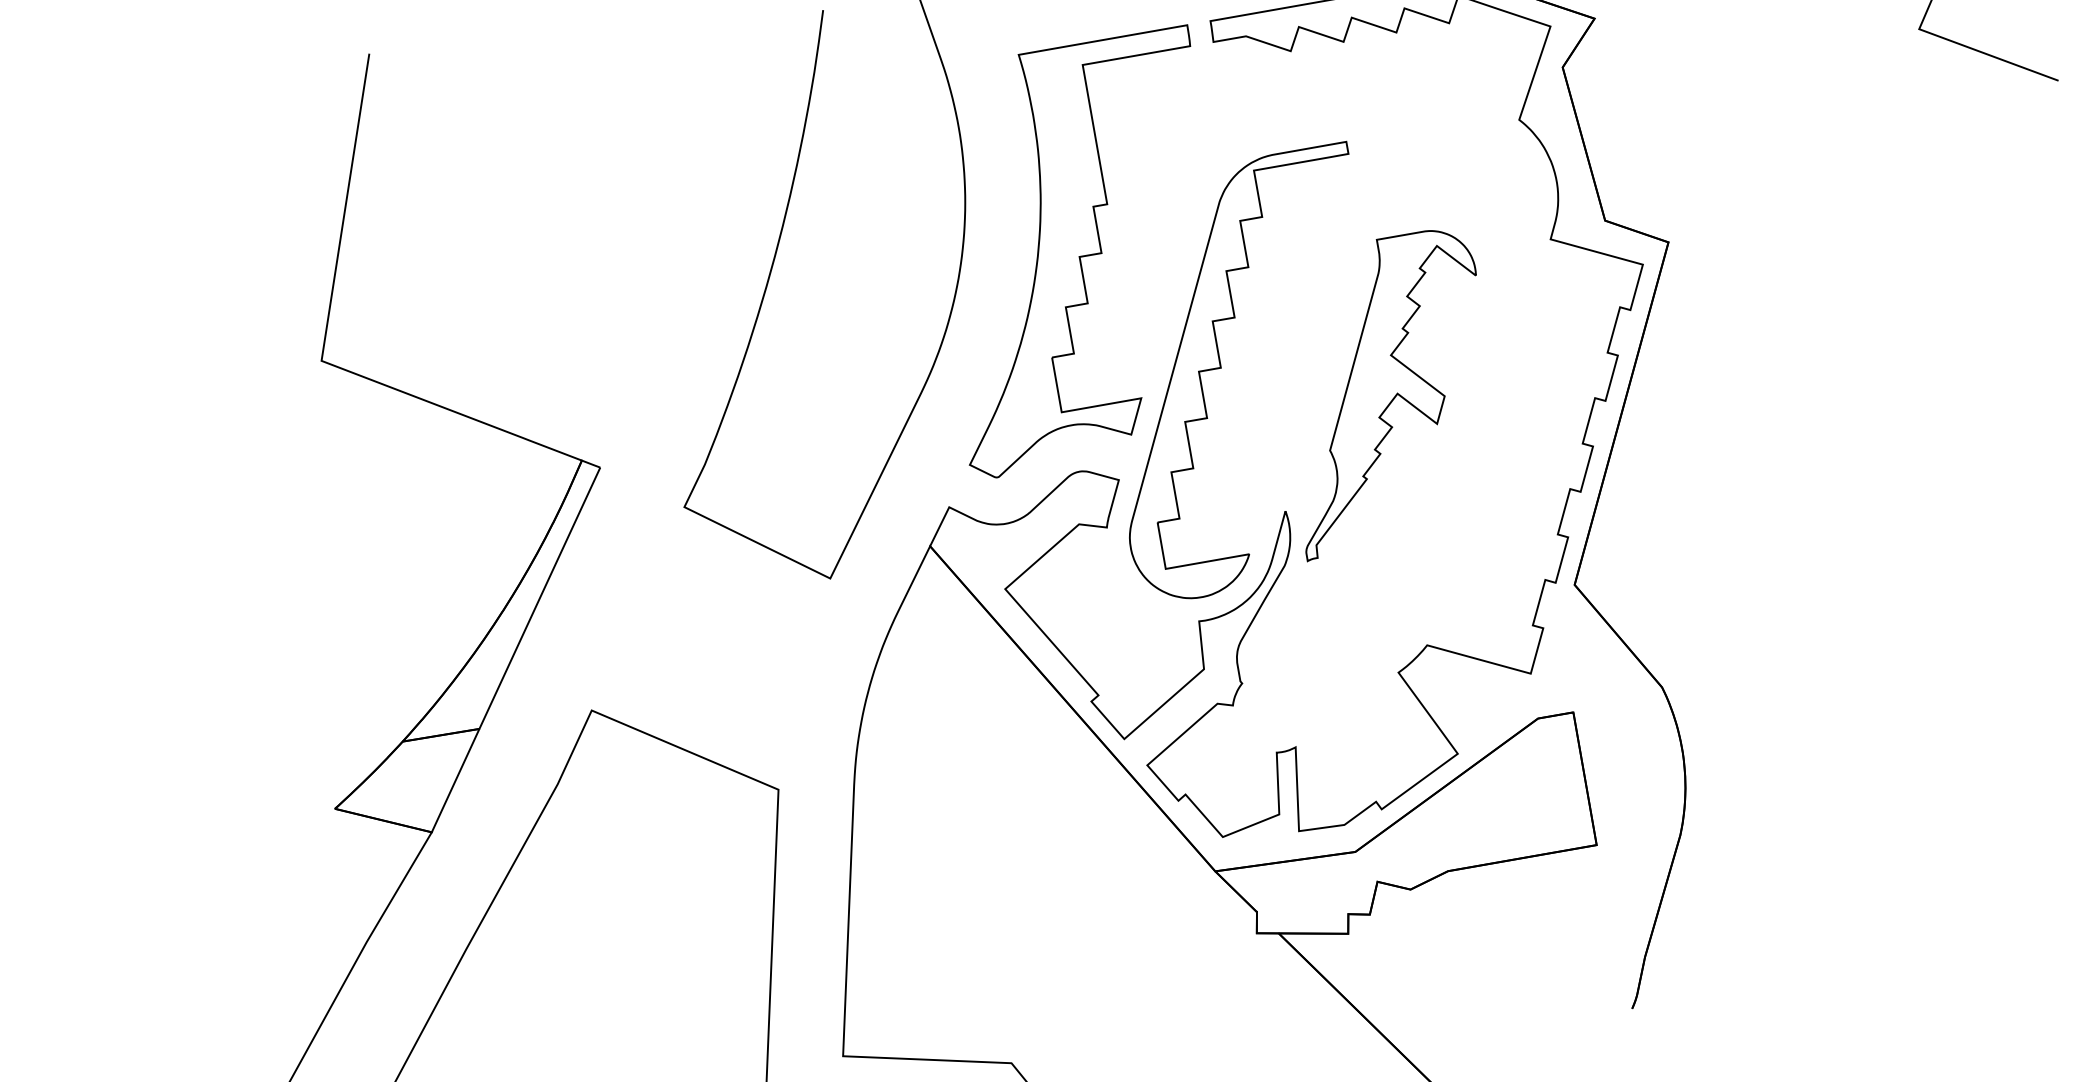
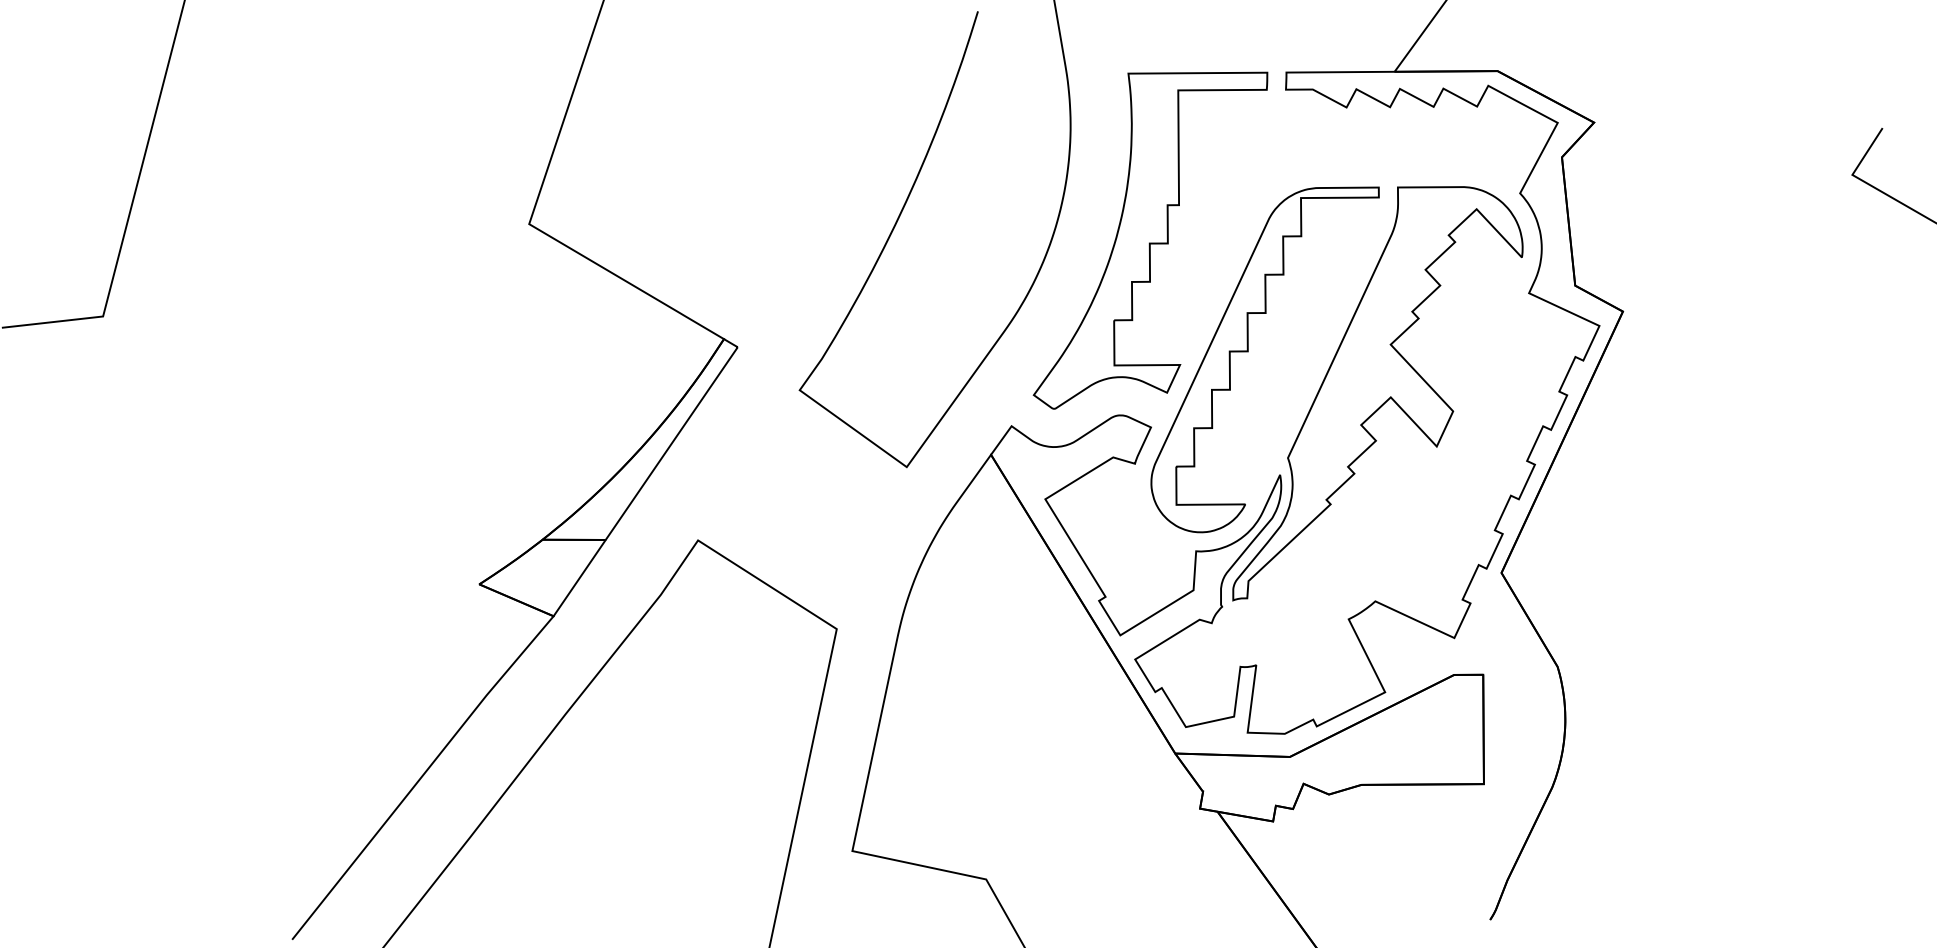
part: (1387, 392) -> (1377, 393), size x1.67

